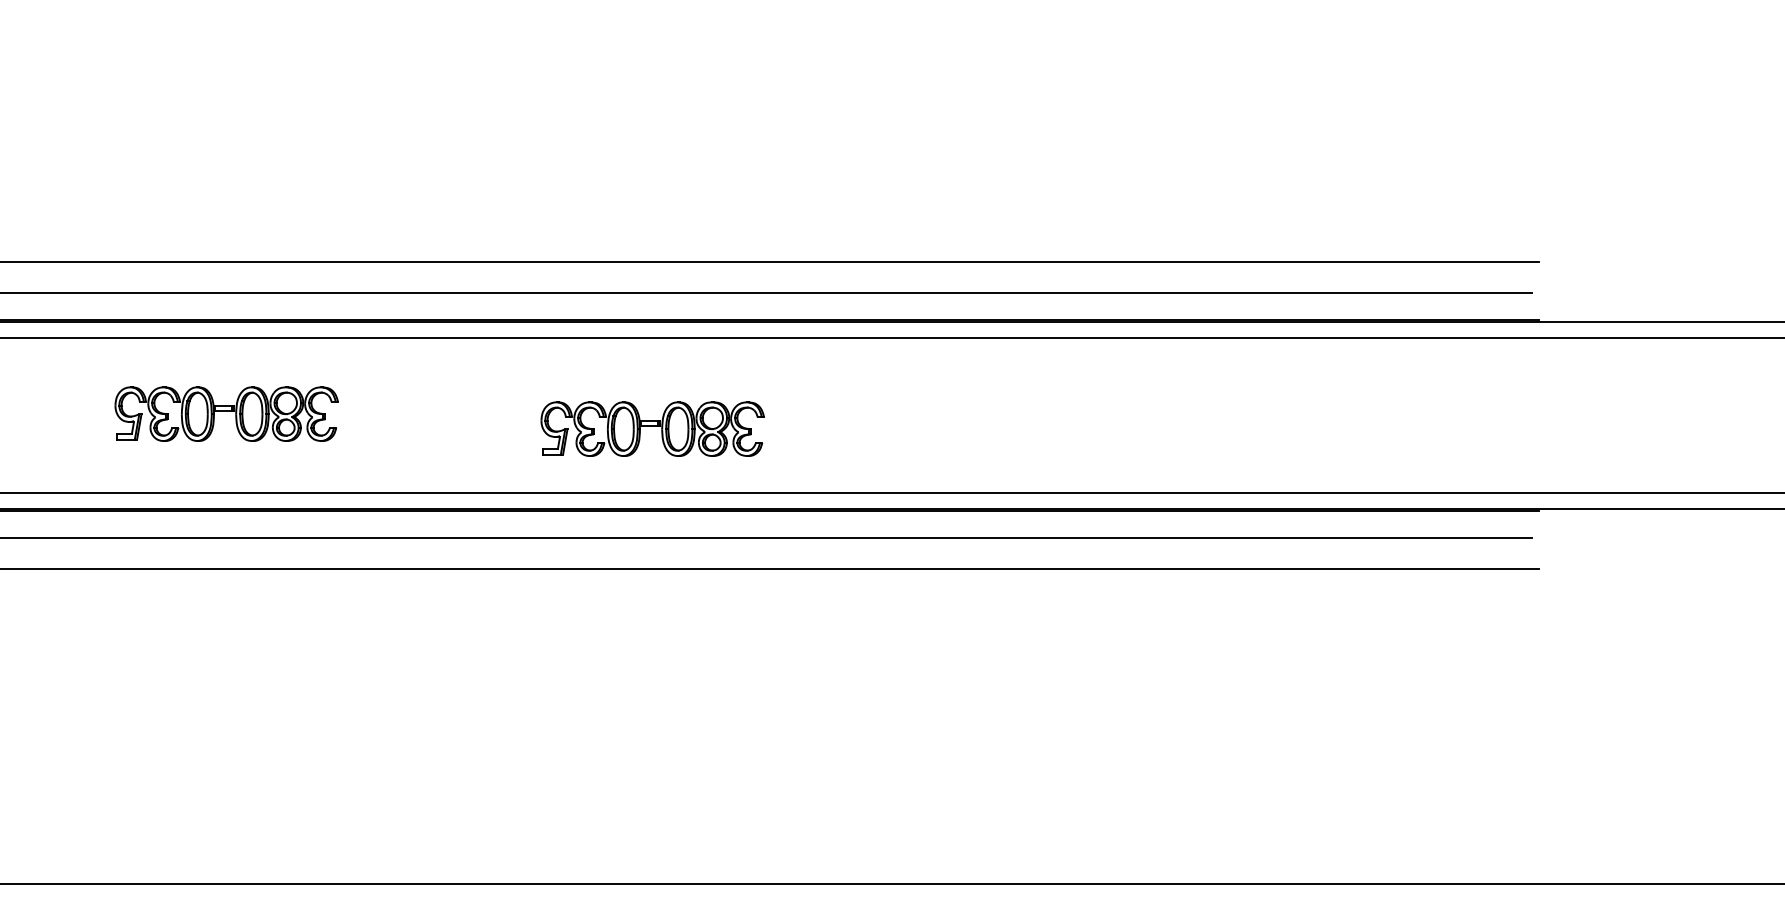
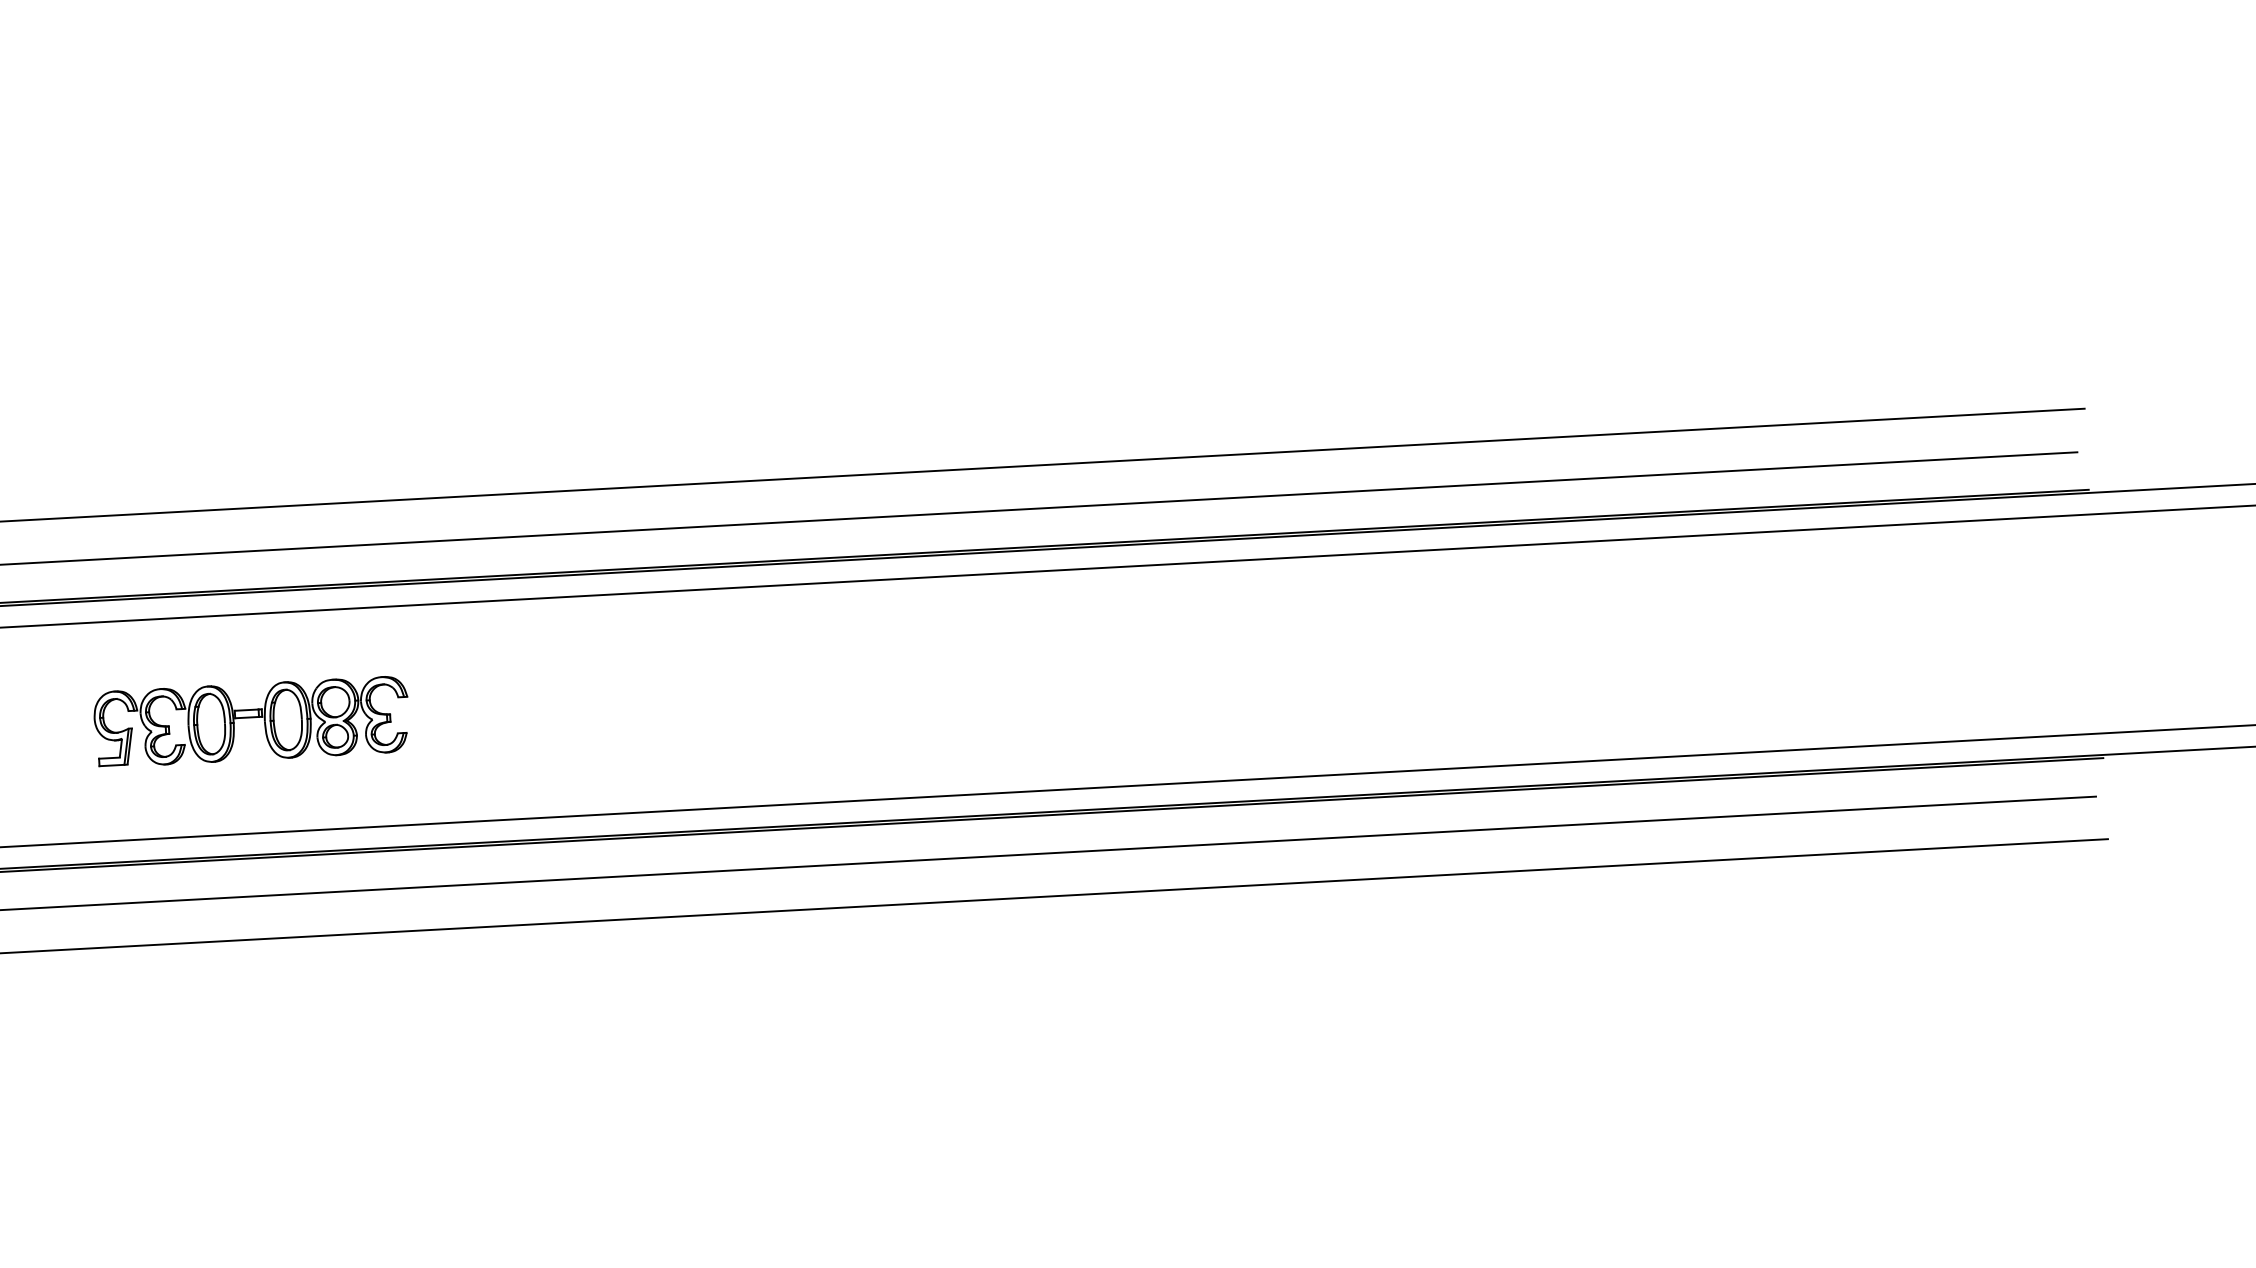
part: (652, 428) -> (851, 709), removed

